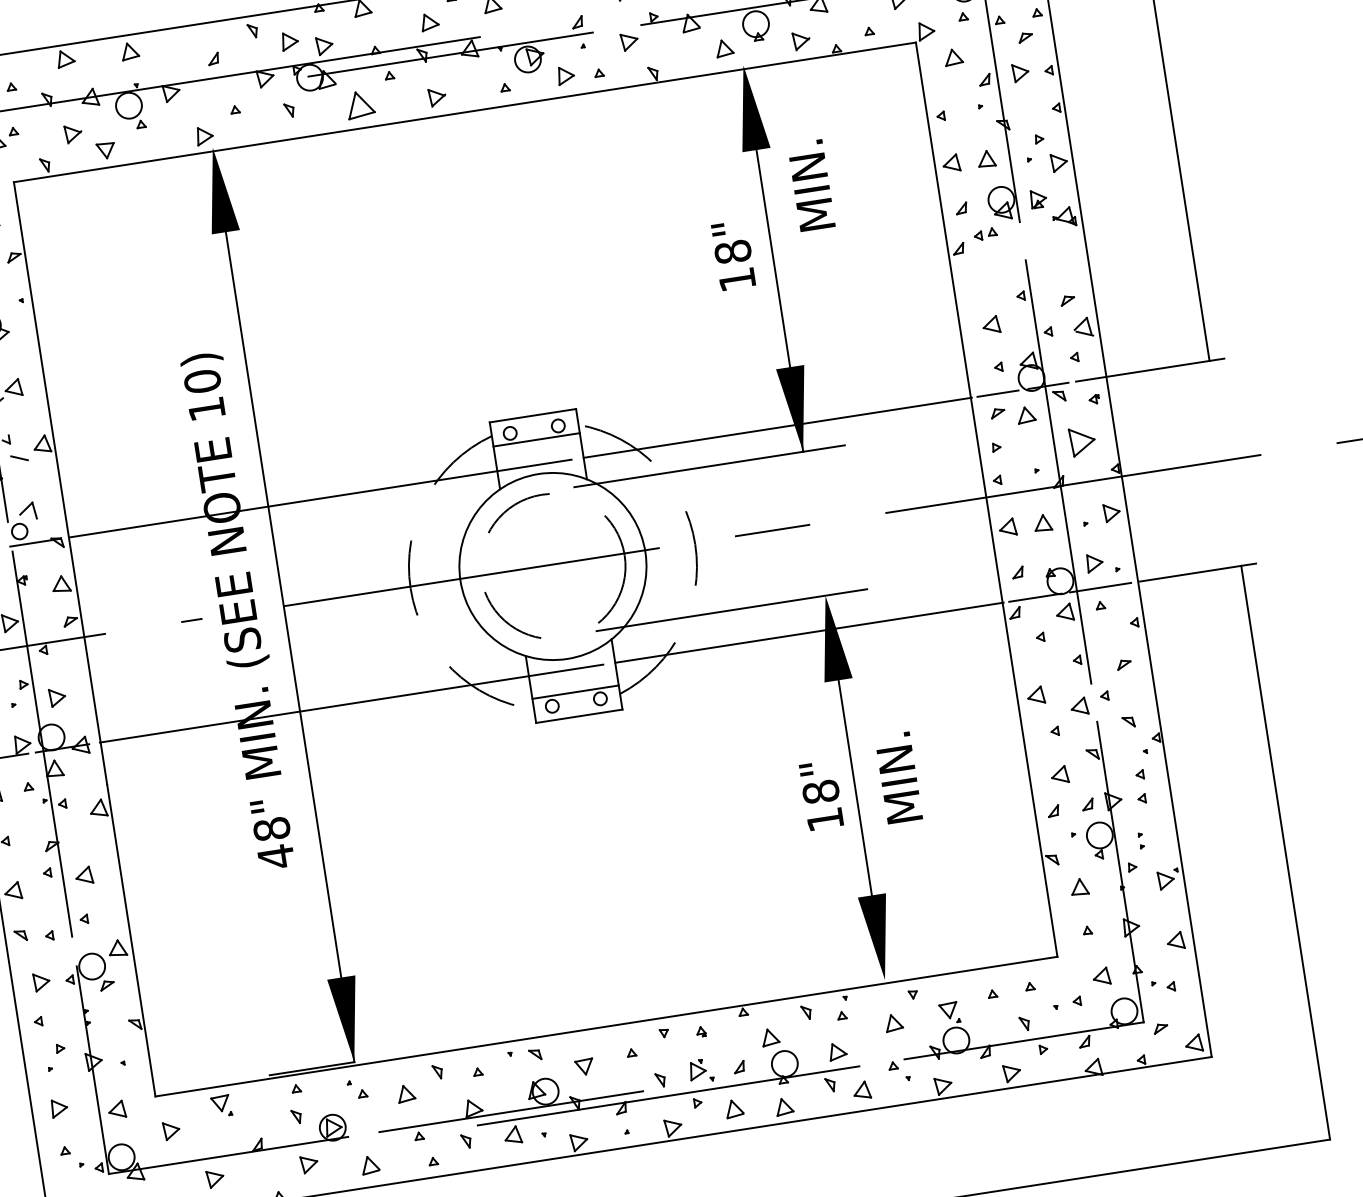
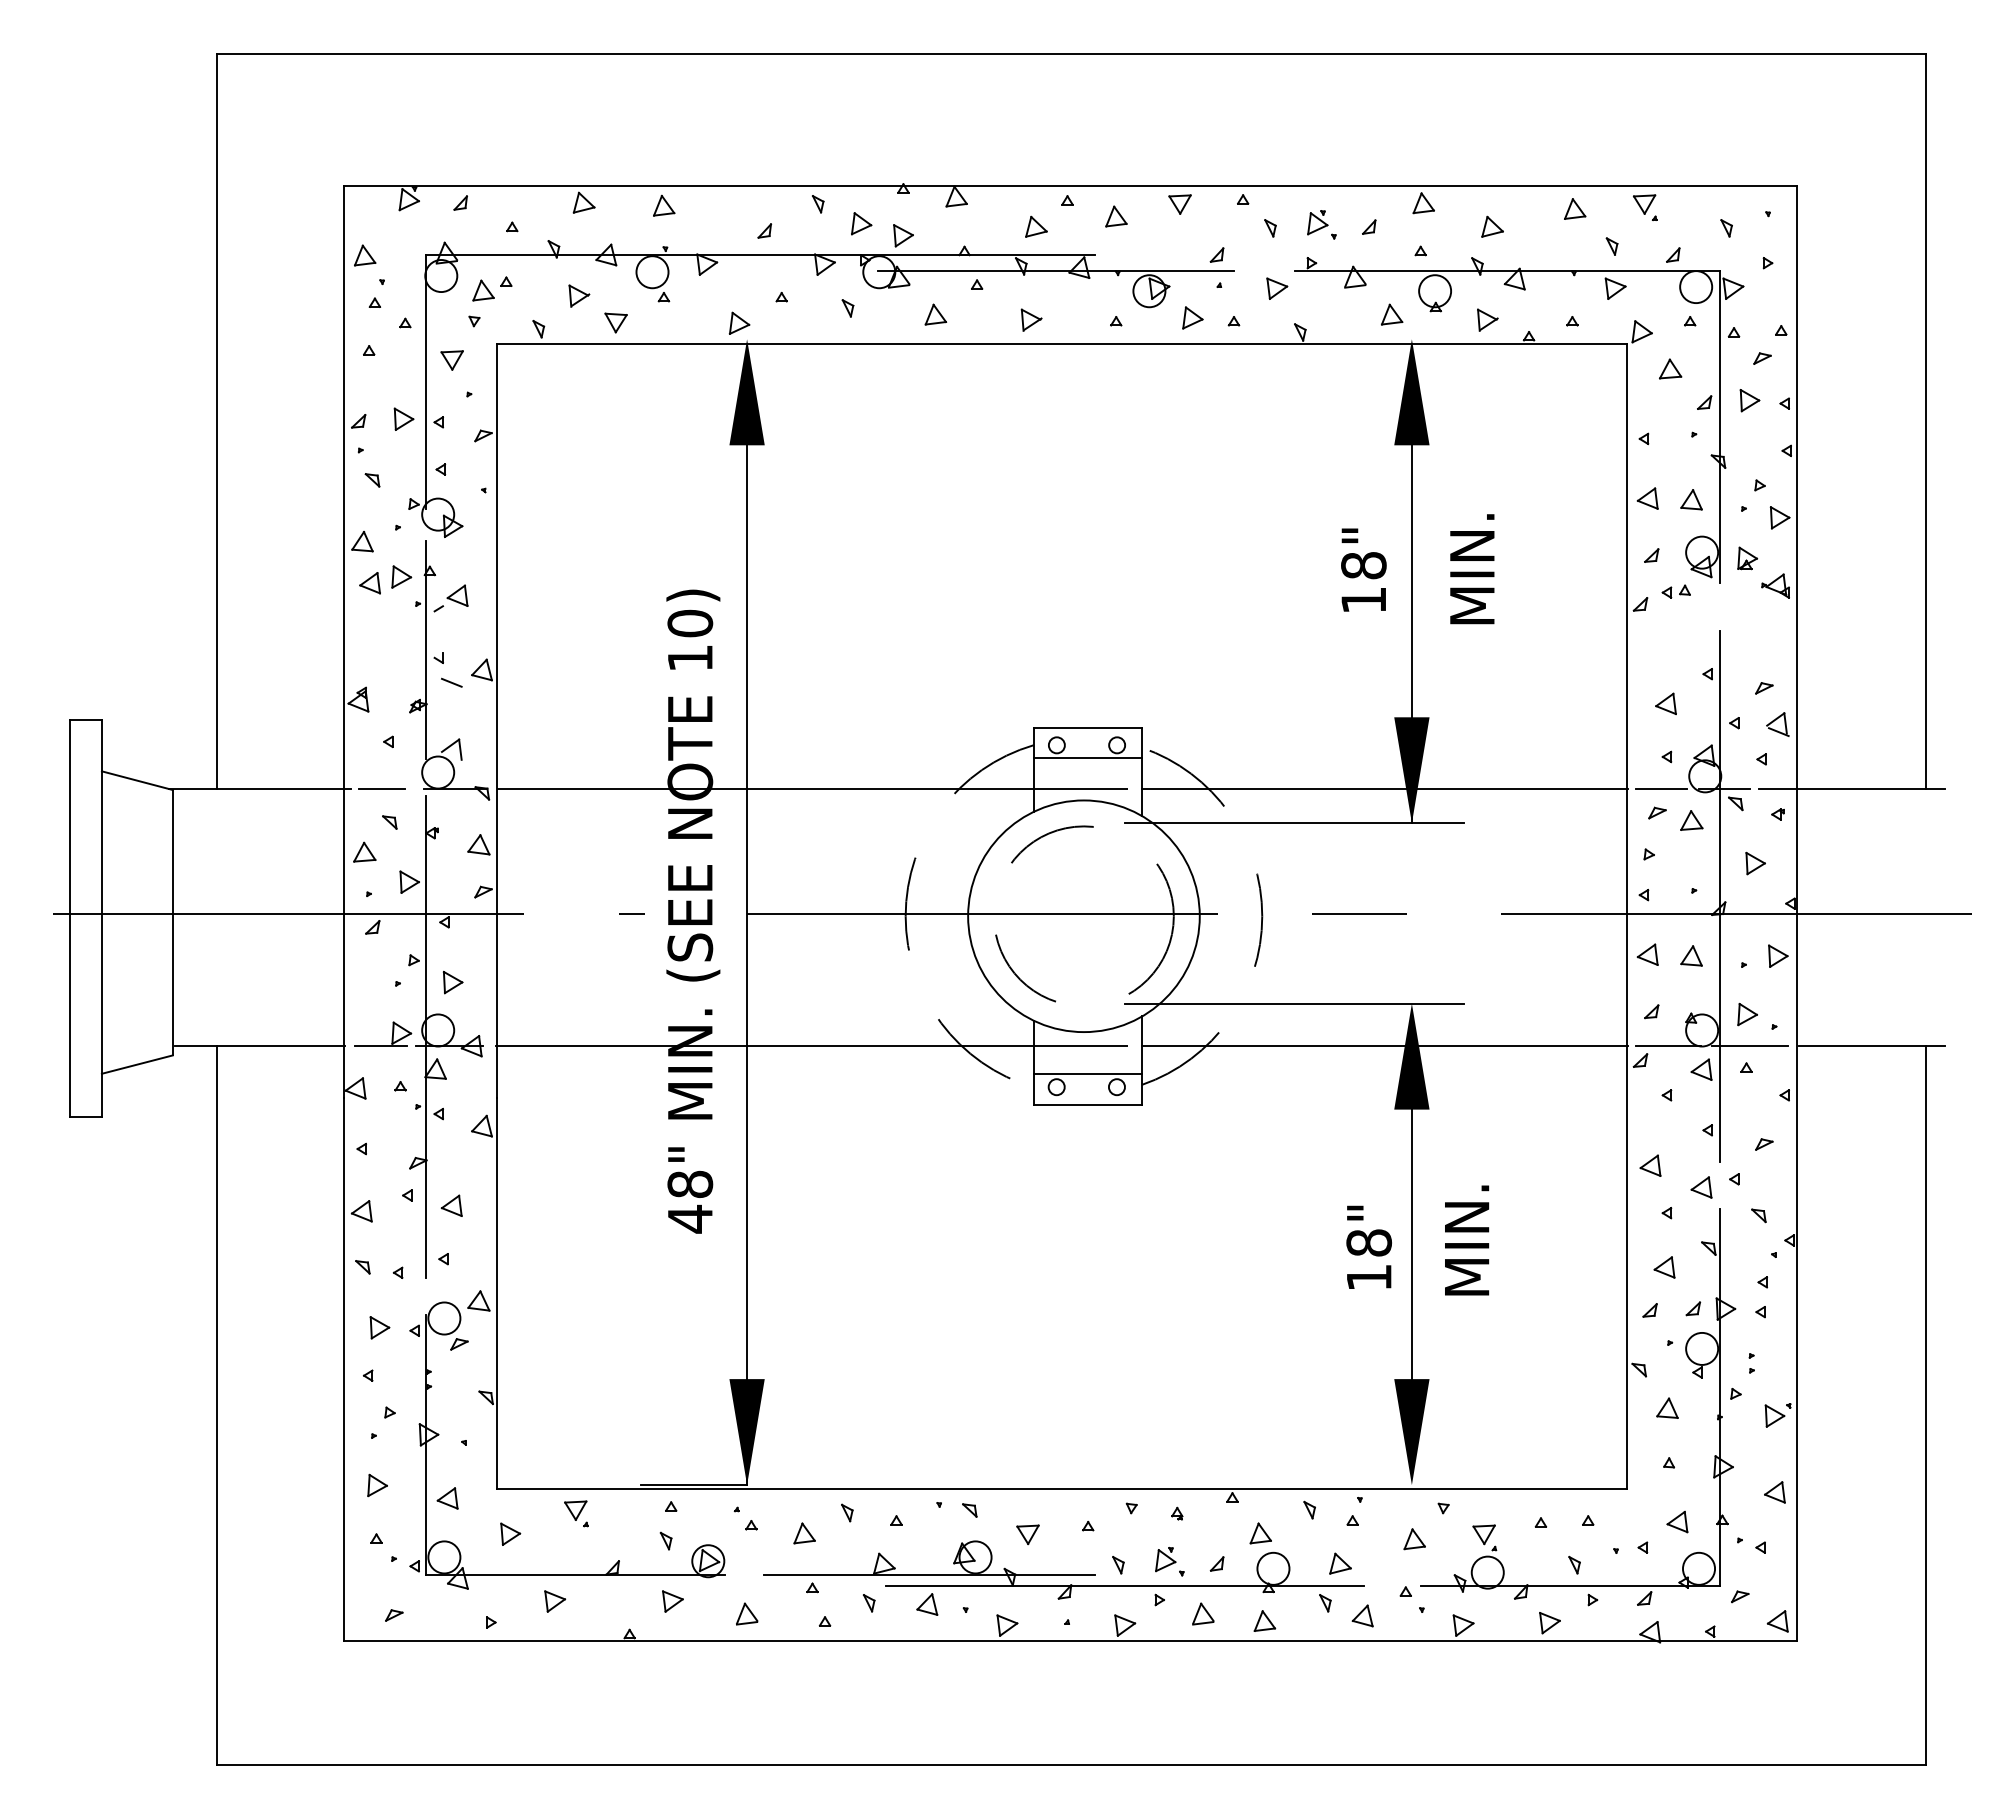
part: (360, 104) -> (935, 314), size x0.62
text: (811, 185) -> (1472, 569), moved
part: (1082, 441) -> (1755, 863), size x0.62
circle: (19, 531) -> (438, 772), size x1.67

